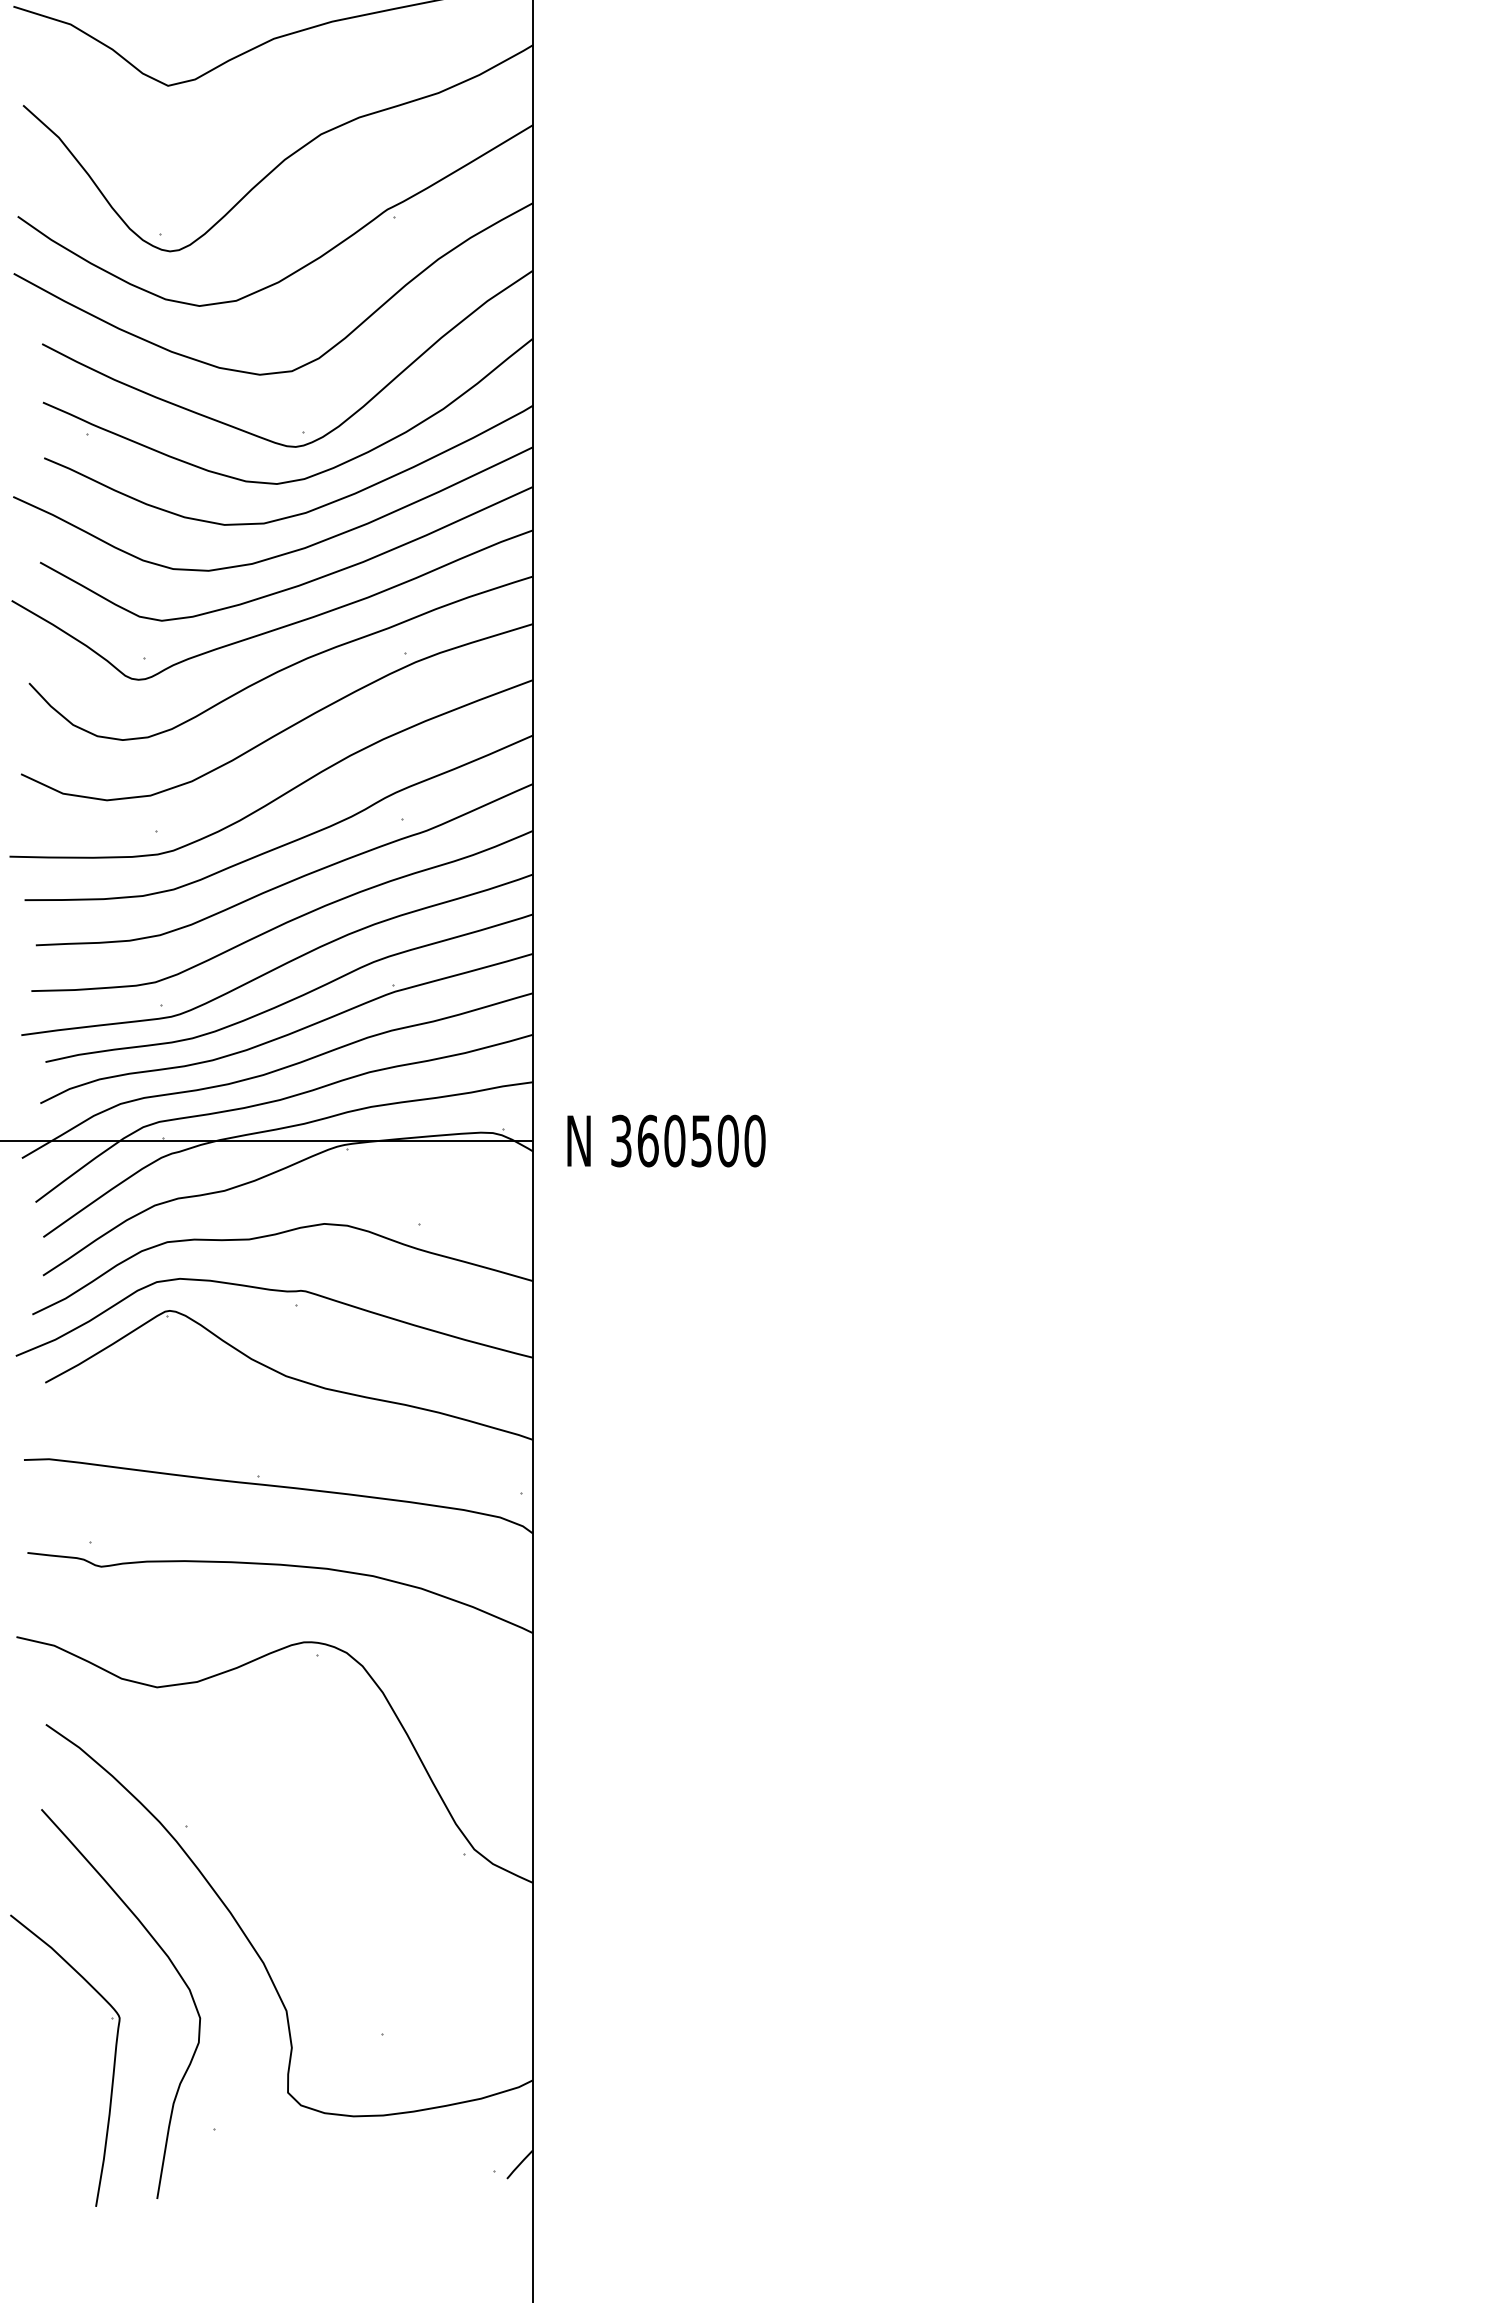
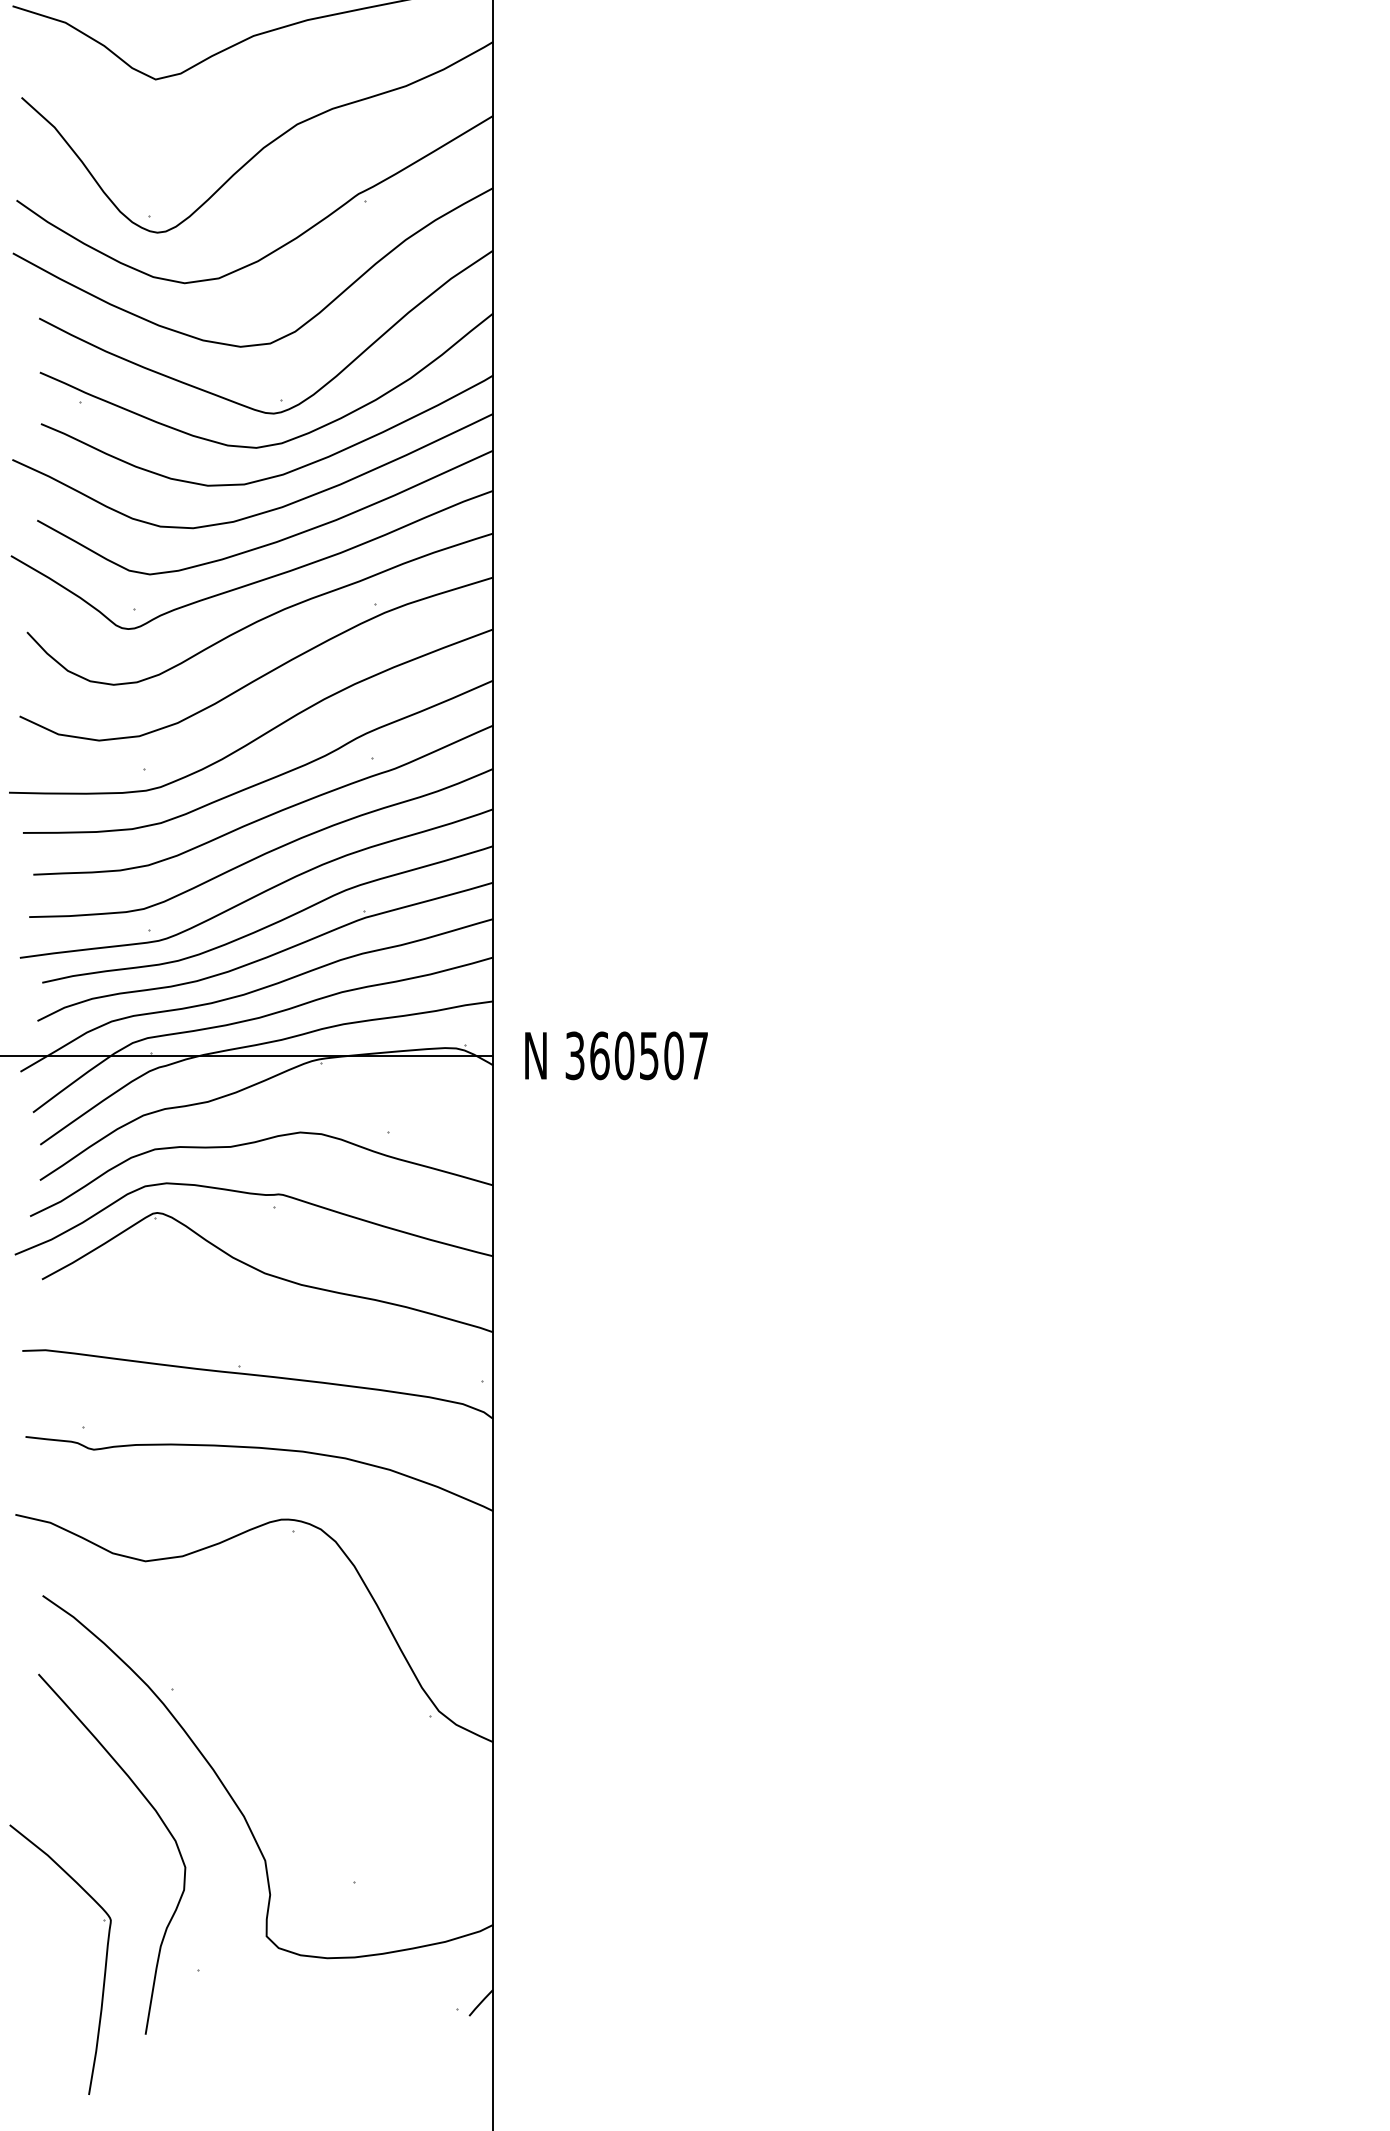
text: (754, 1140) -> (698, 1055), 360500 -> 360507
part: (112, 2068) -> (104, 1966), moved

